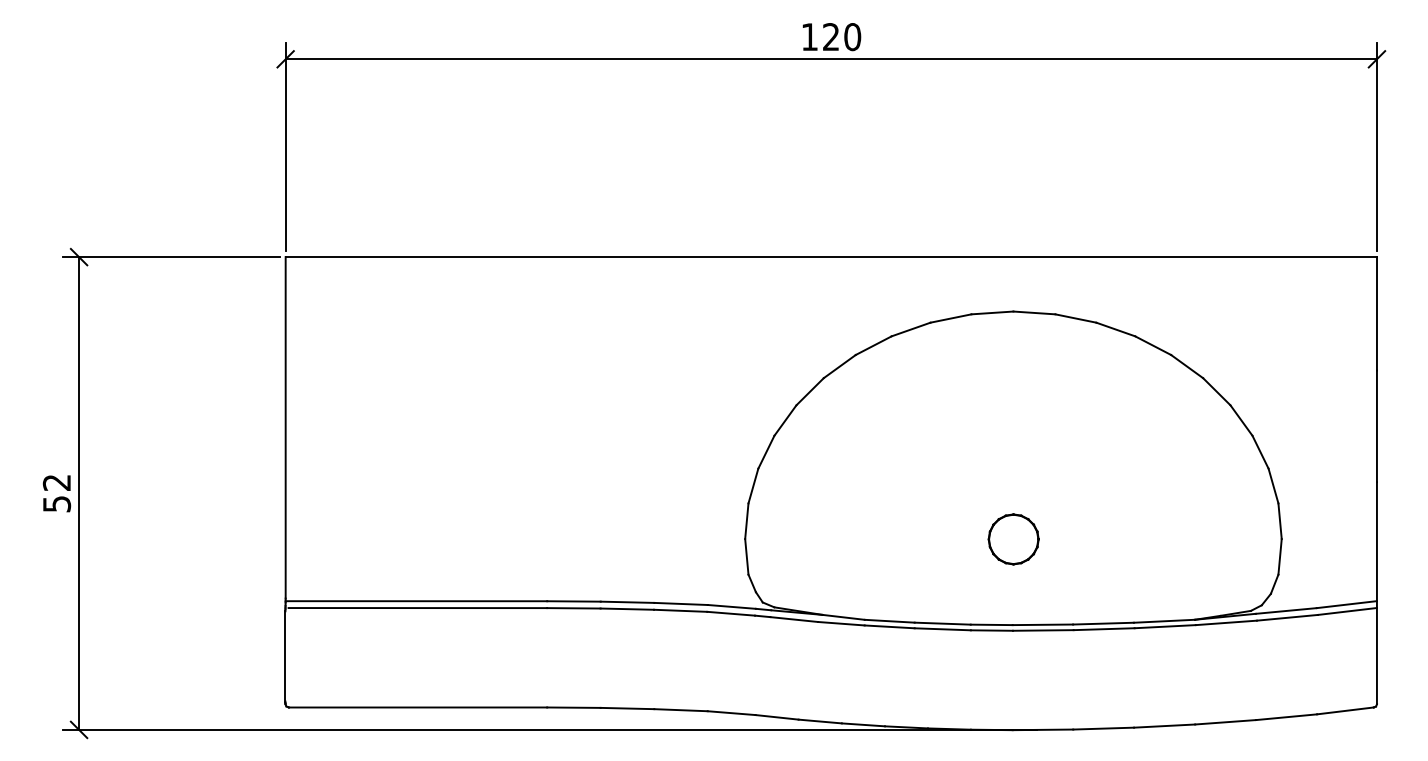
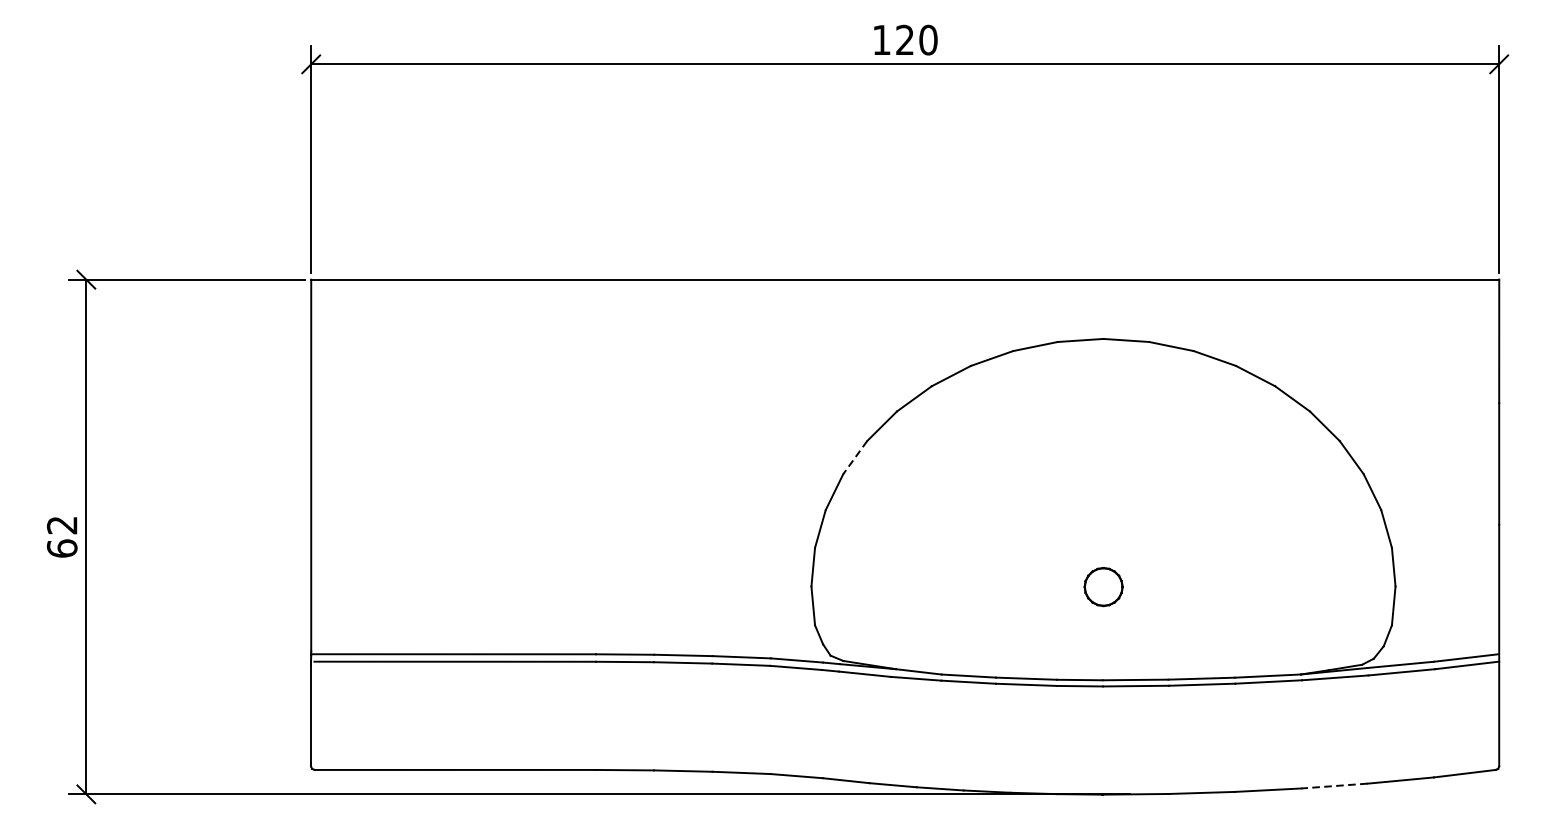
line: (785, 420) -> (855, 457), solid -> dashed
text: (56, 503) -> (61, 547), 52 -> 62
part: (1013, 539) -> (1103, 587), size x0.7
line: (1225, 722) -> (1334, 786), solid -> dashed

